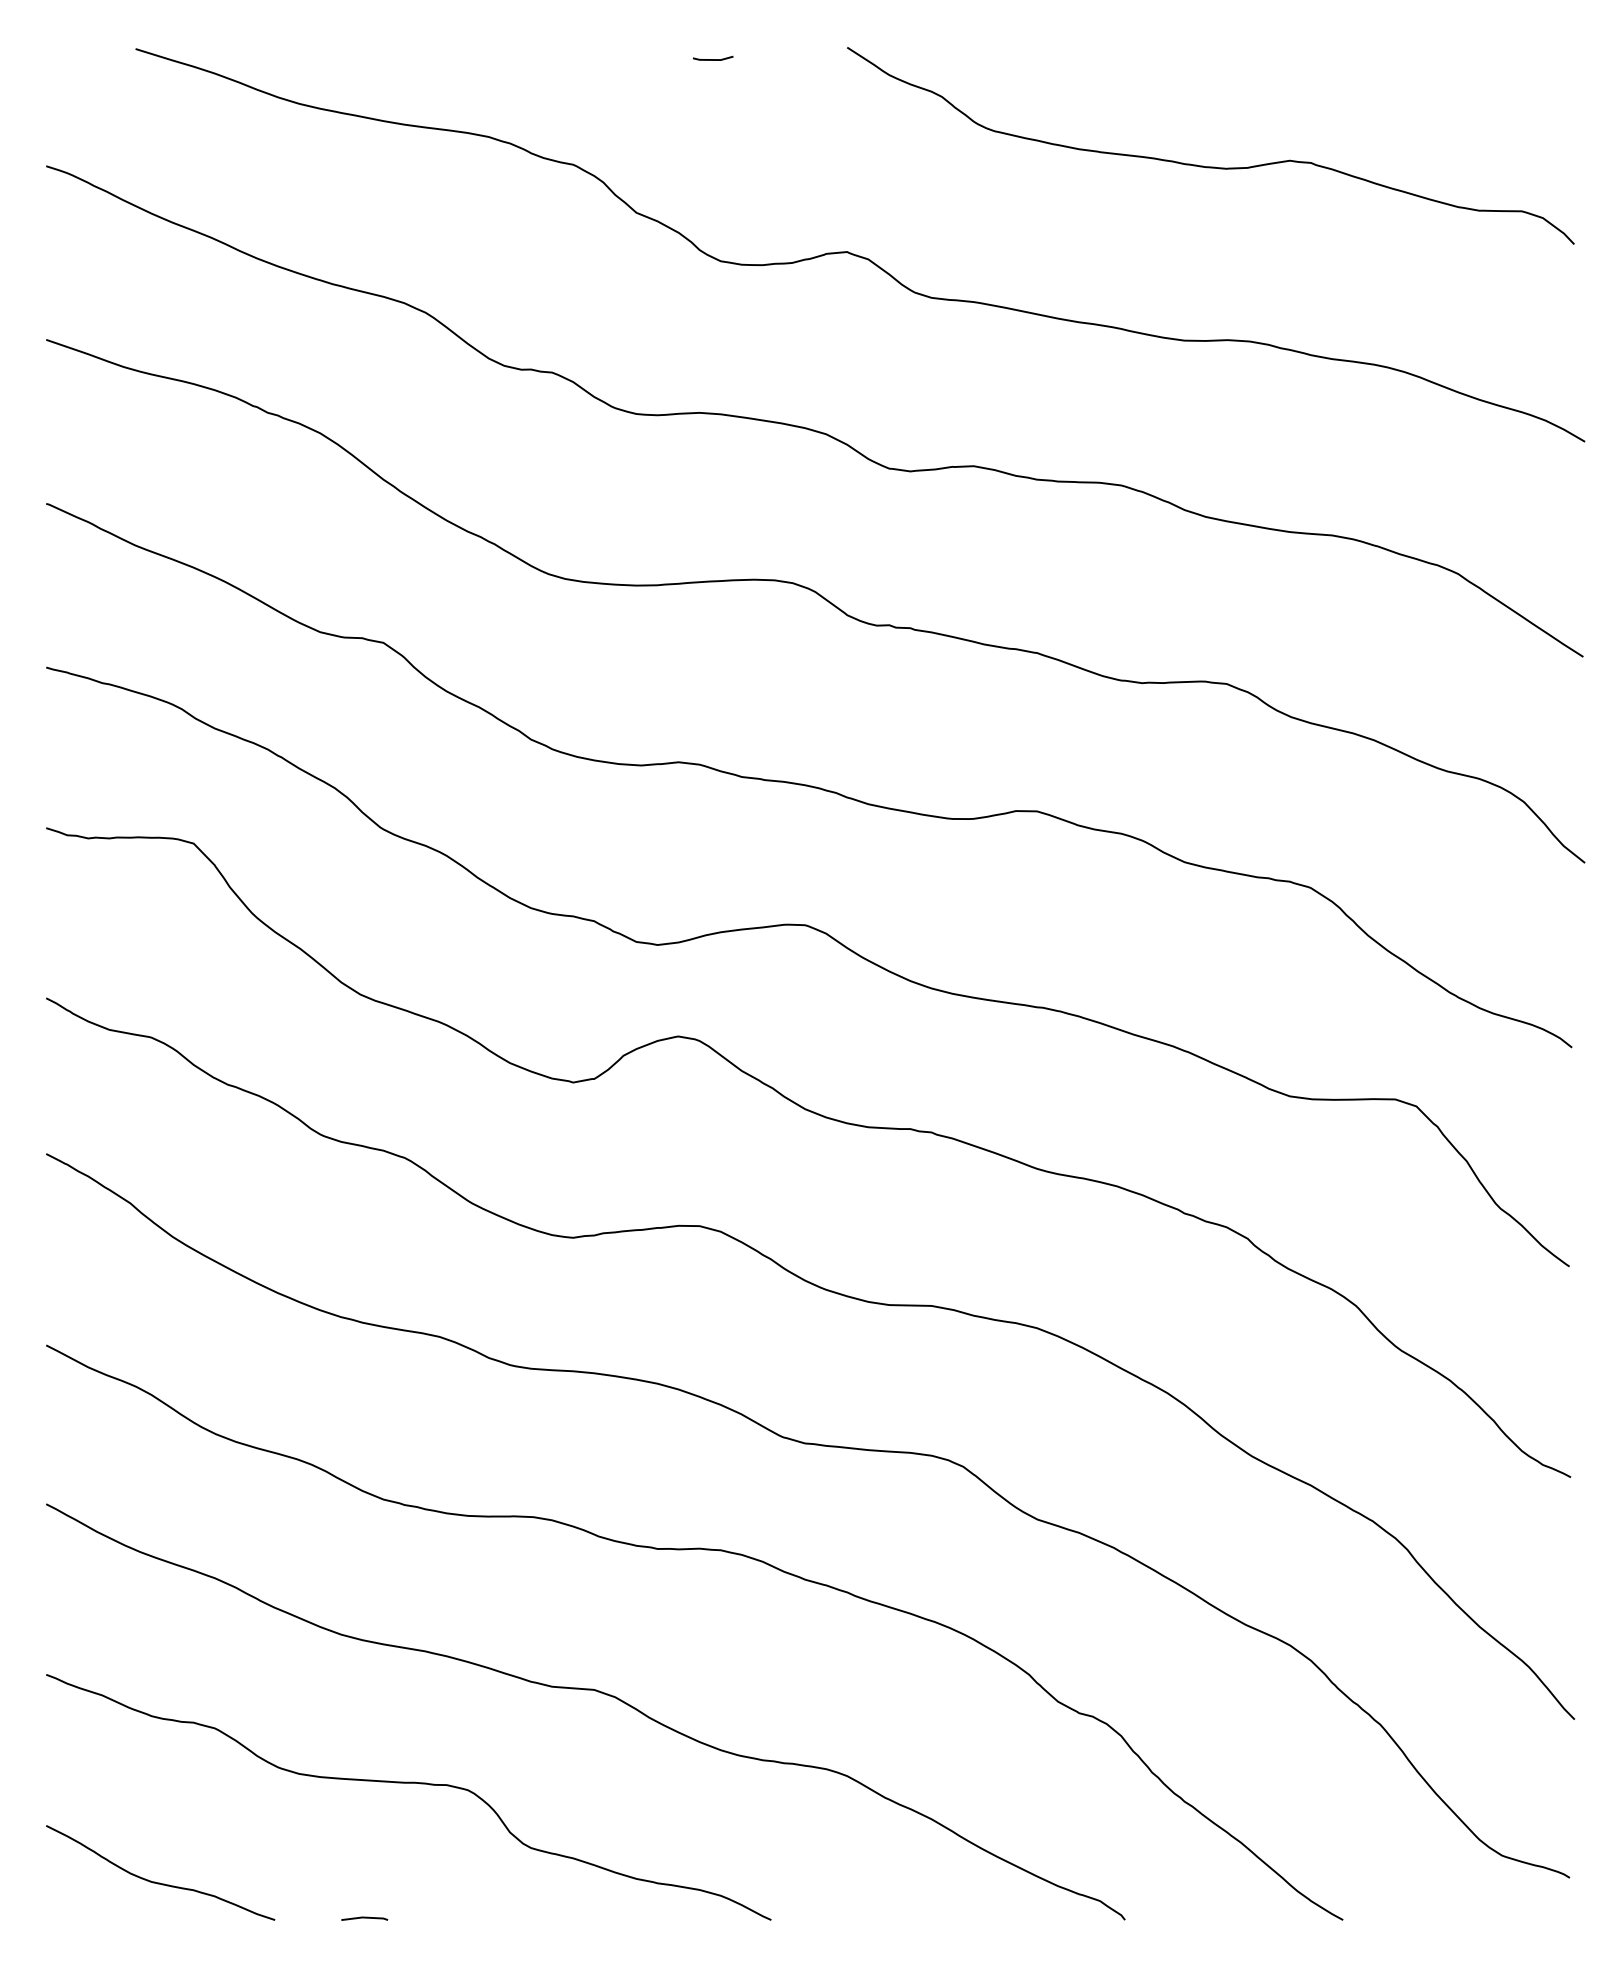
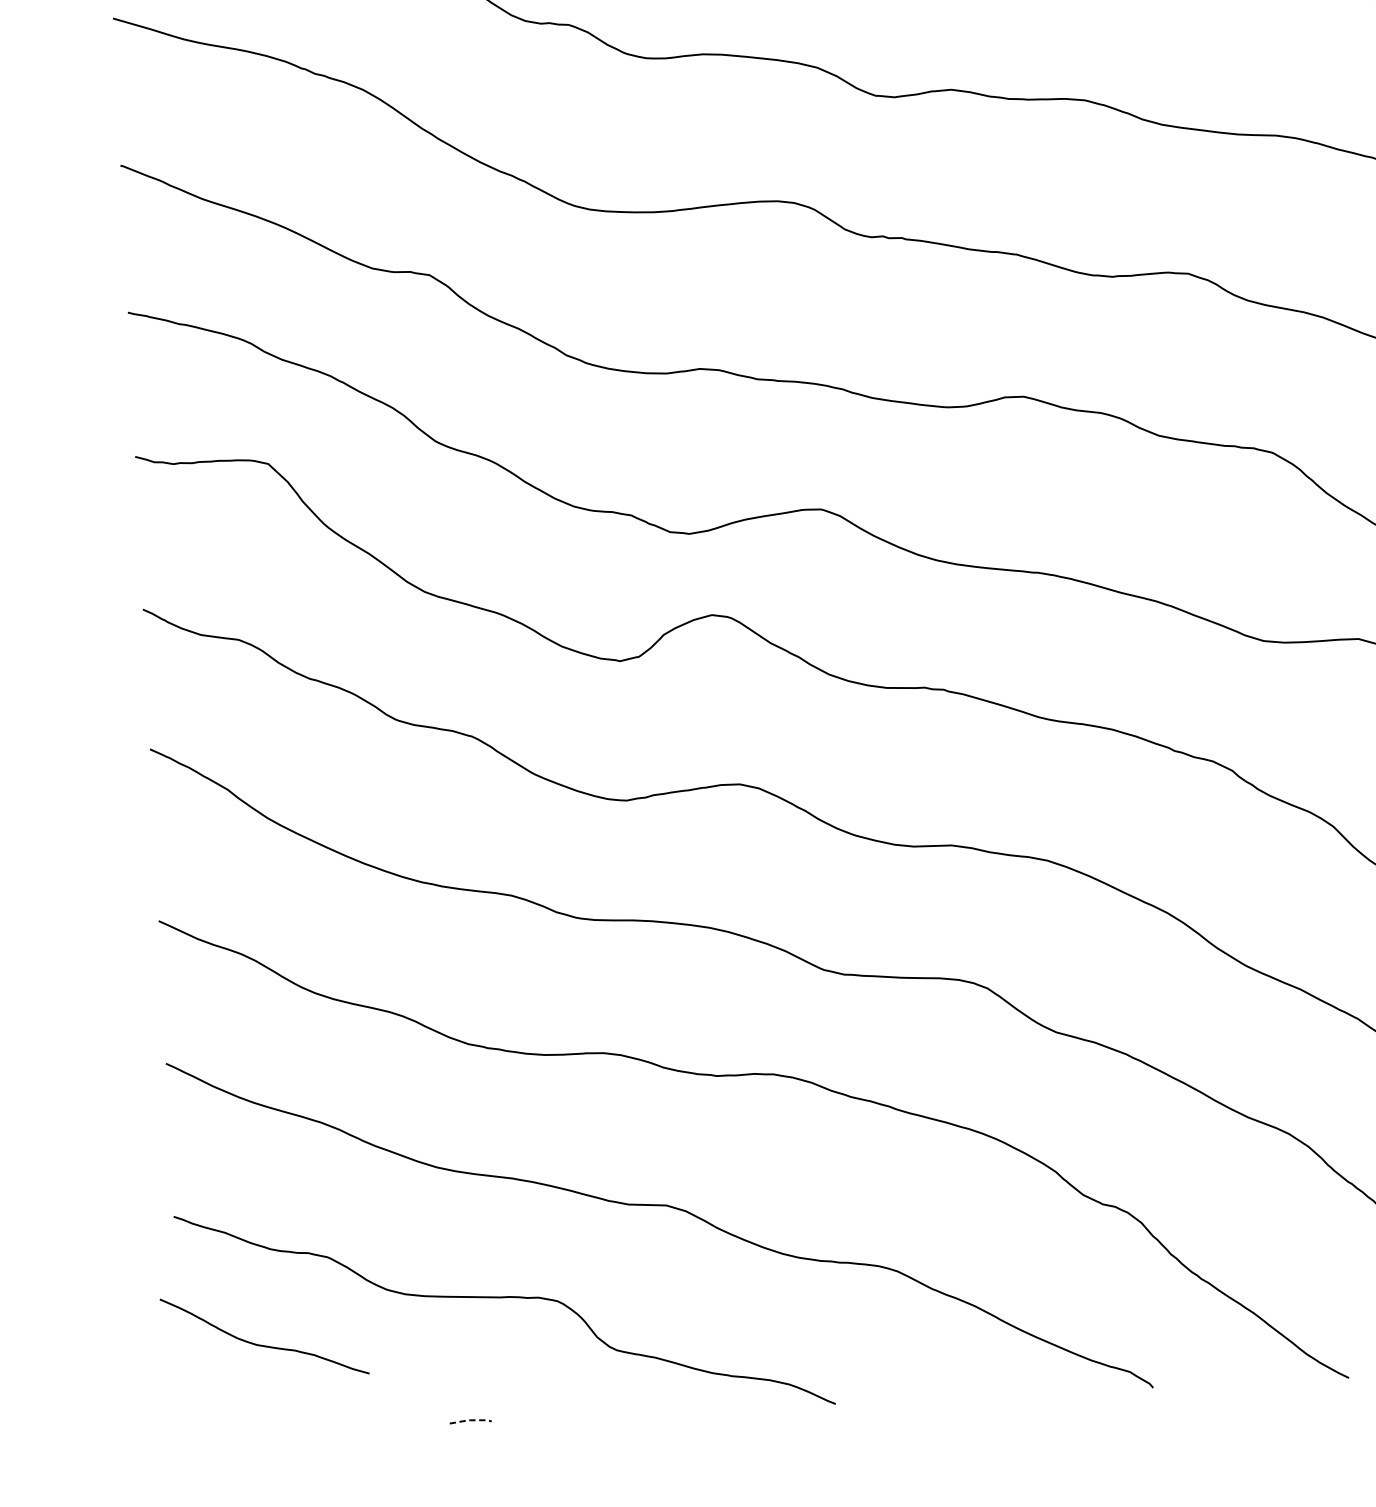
curve: (160, 1882) -> (265, 1345), moved
line: (365, 1917) -> (471, 1420), solid -> dashed

